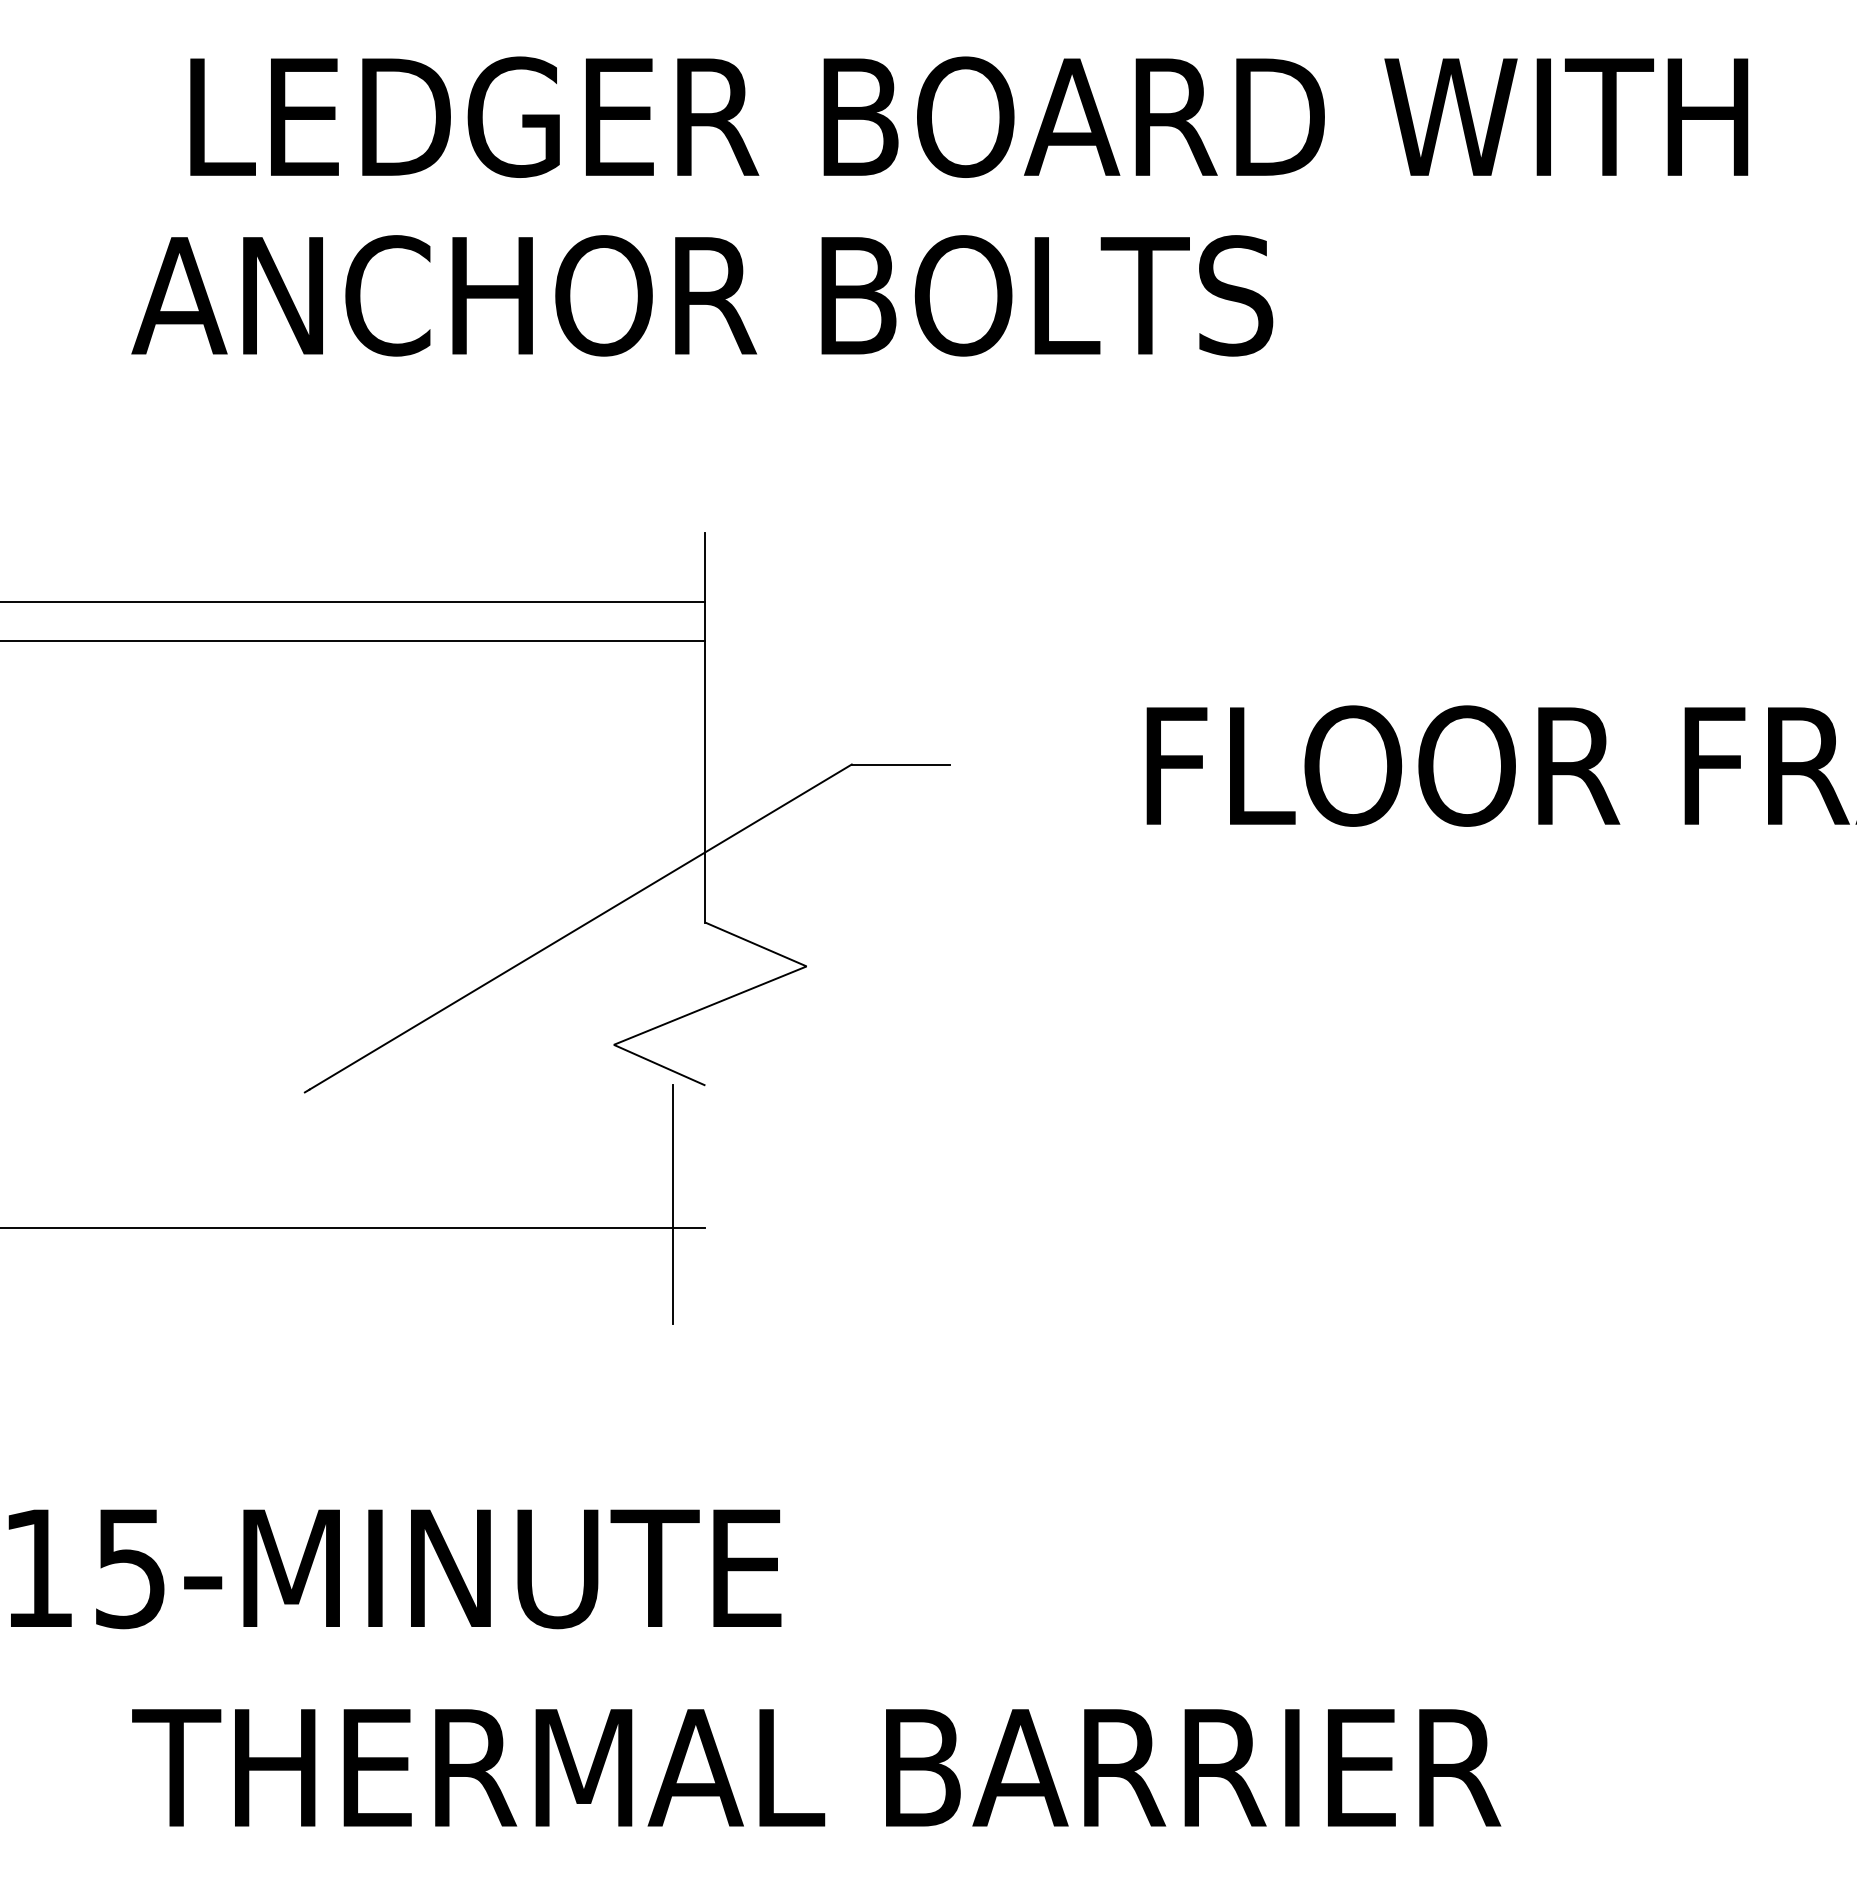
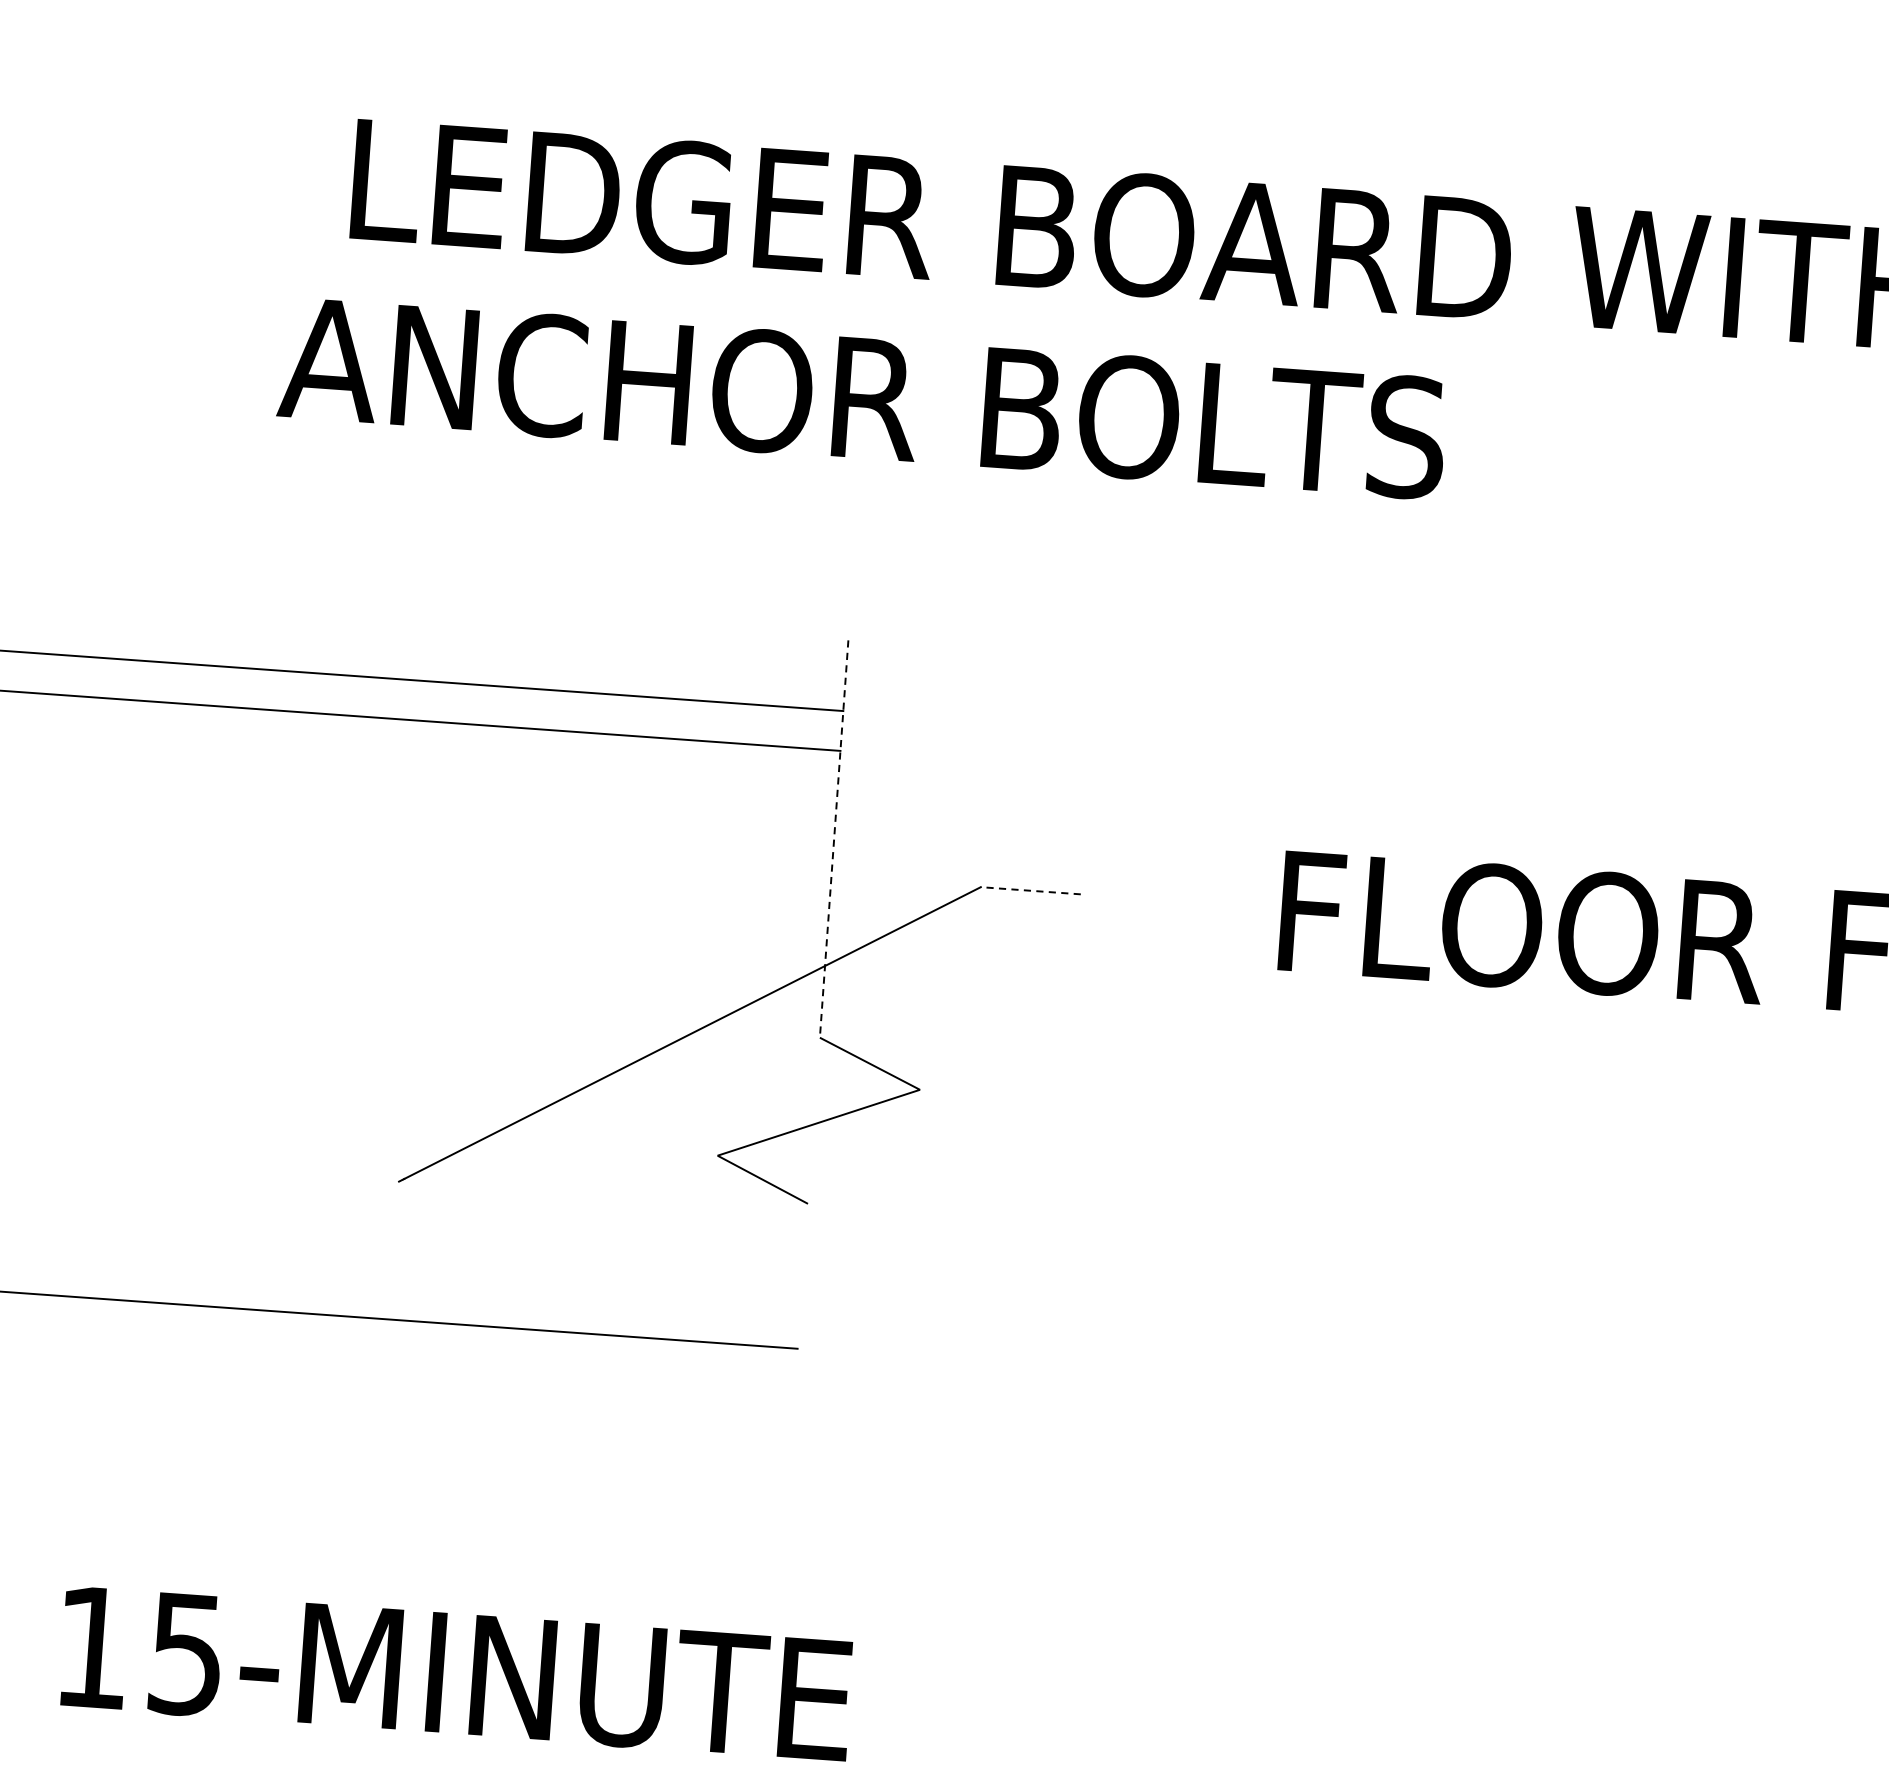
line: (705, 727) -> (834, 838), solid -> dashed
line: (900, 764) -> (1030, 890), solid -> dashed
line: (672, 1204) -> (765, 1322), removed

